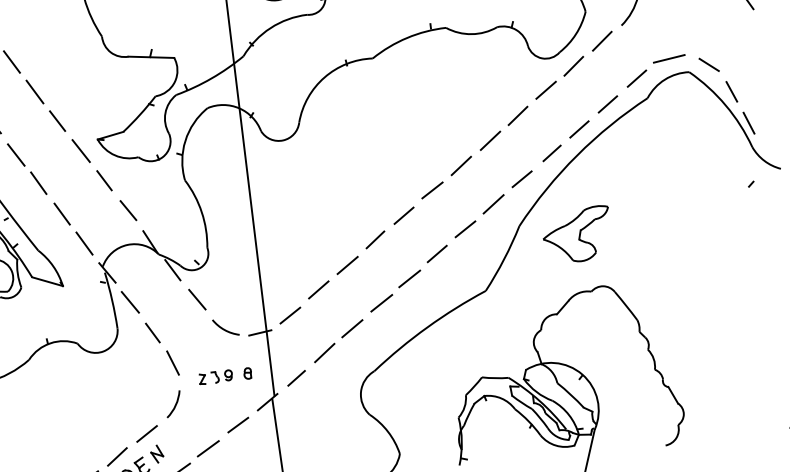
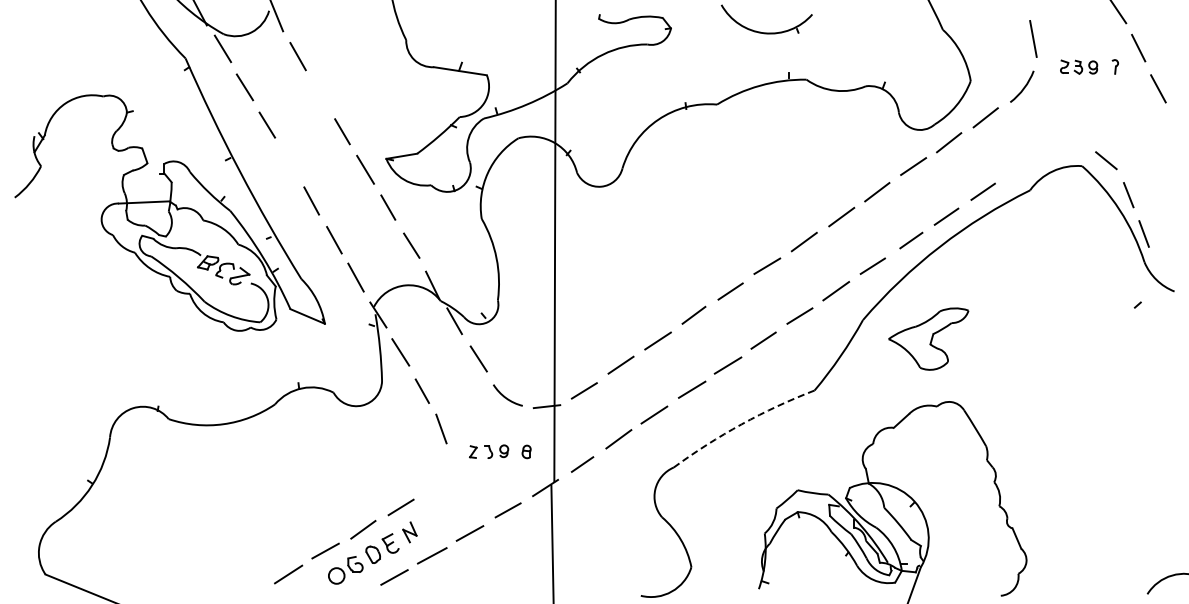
line: (668, 58) -> (1060, 147), removed
line: (636, 78) -> (1020, 166), removed
line: (34, 91) -> (320, 94), removed
line: (16, 154) -> (289, 164), removed
arc: (427, 327) -> (741, 424), solid -> dashed
arc: (174, 405) -> (437, 478), removed

